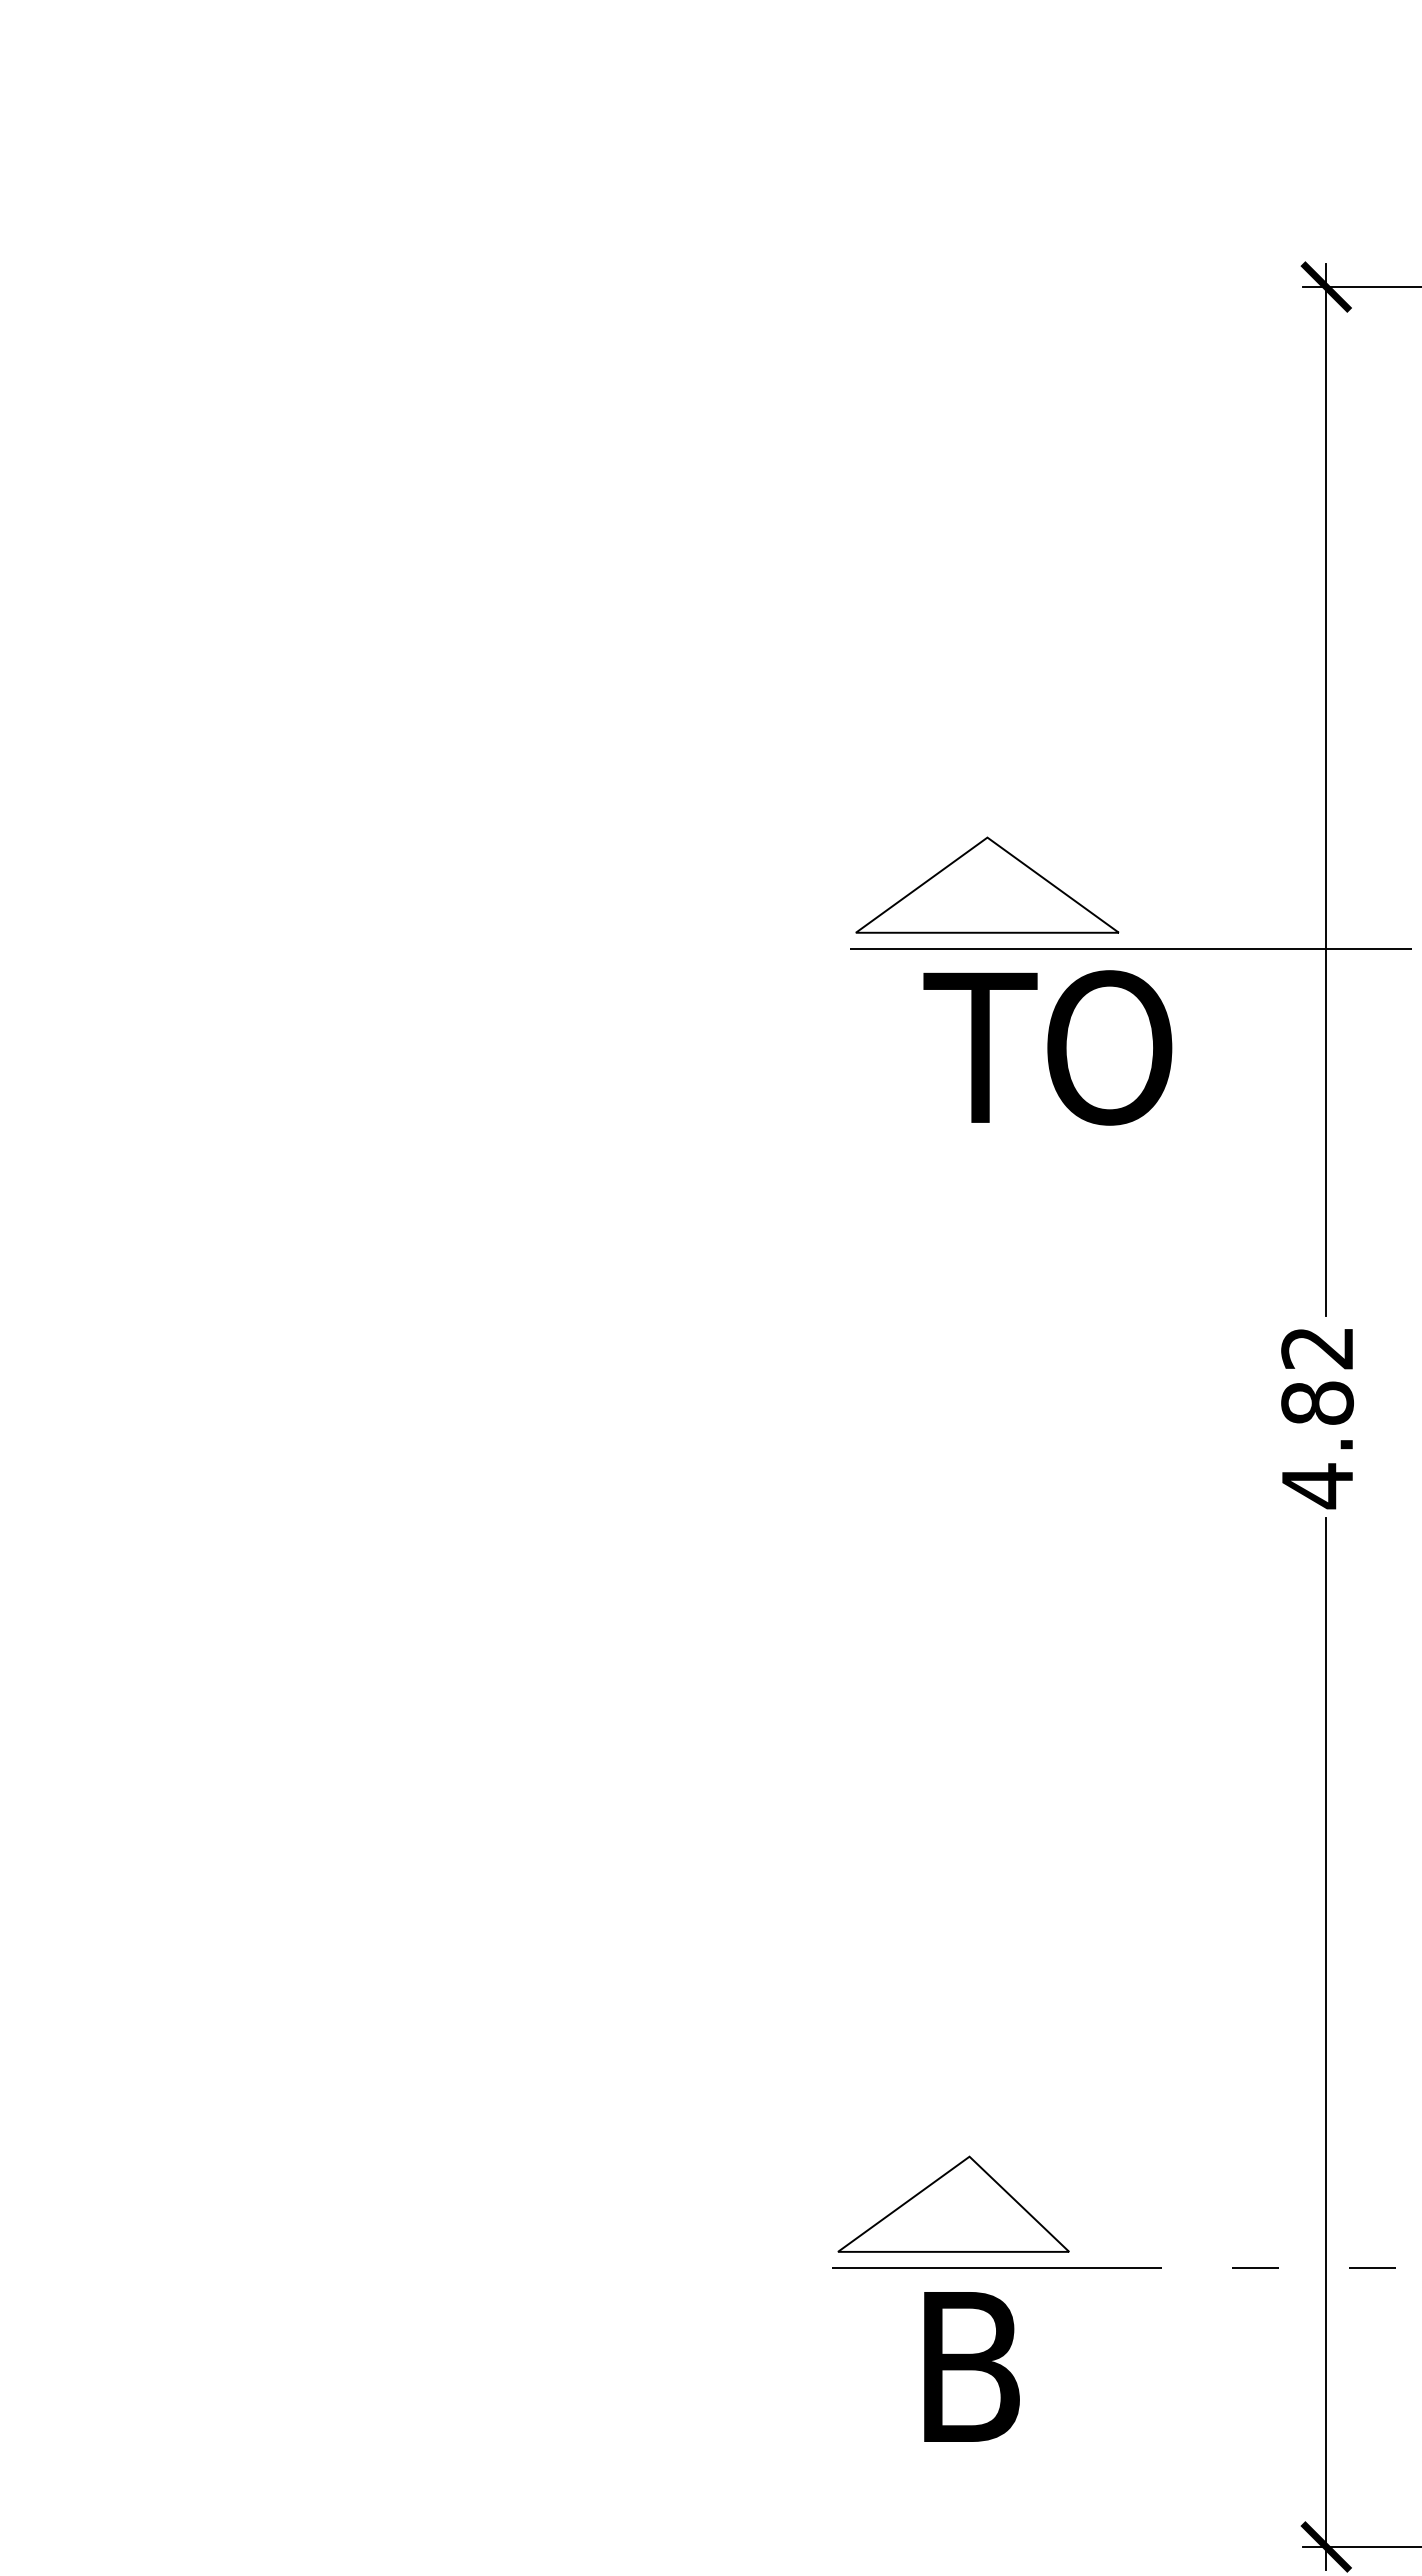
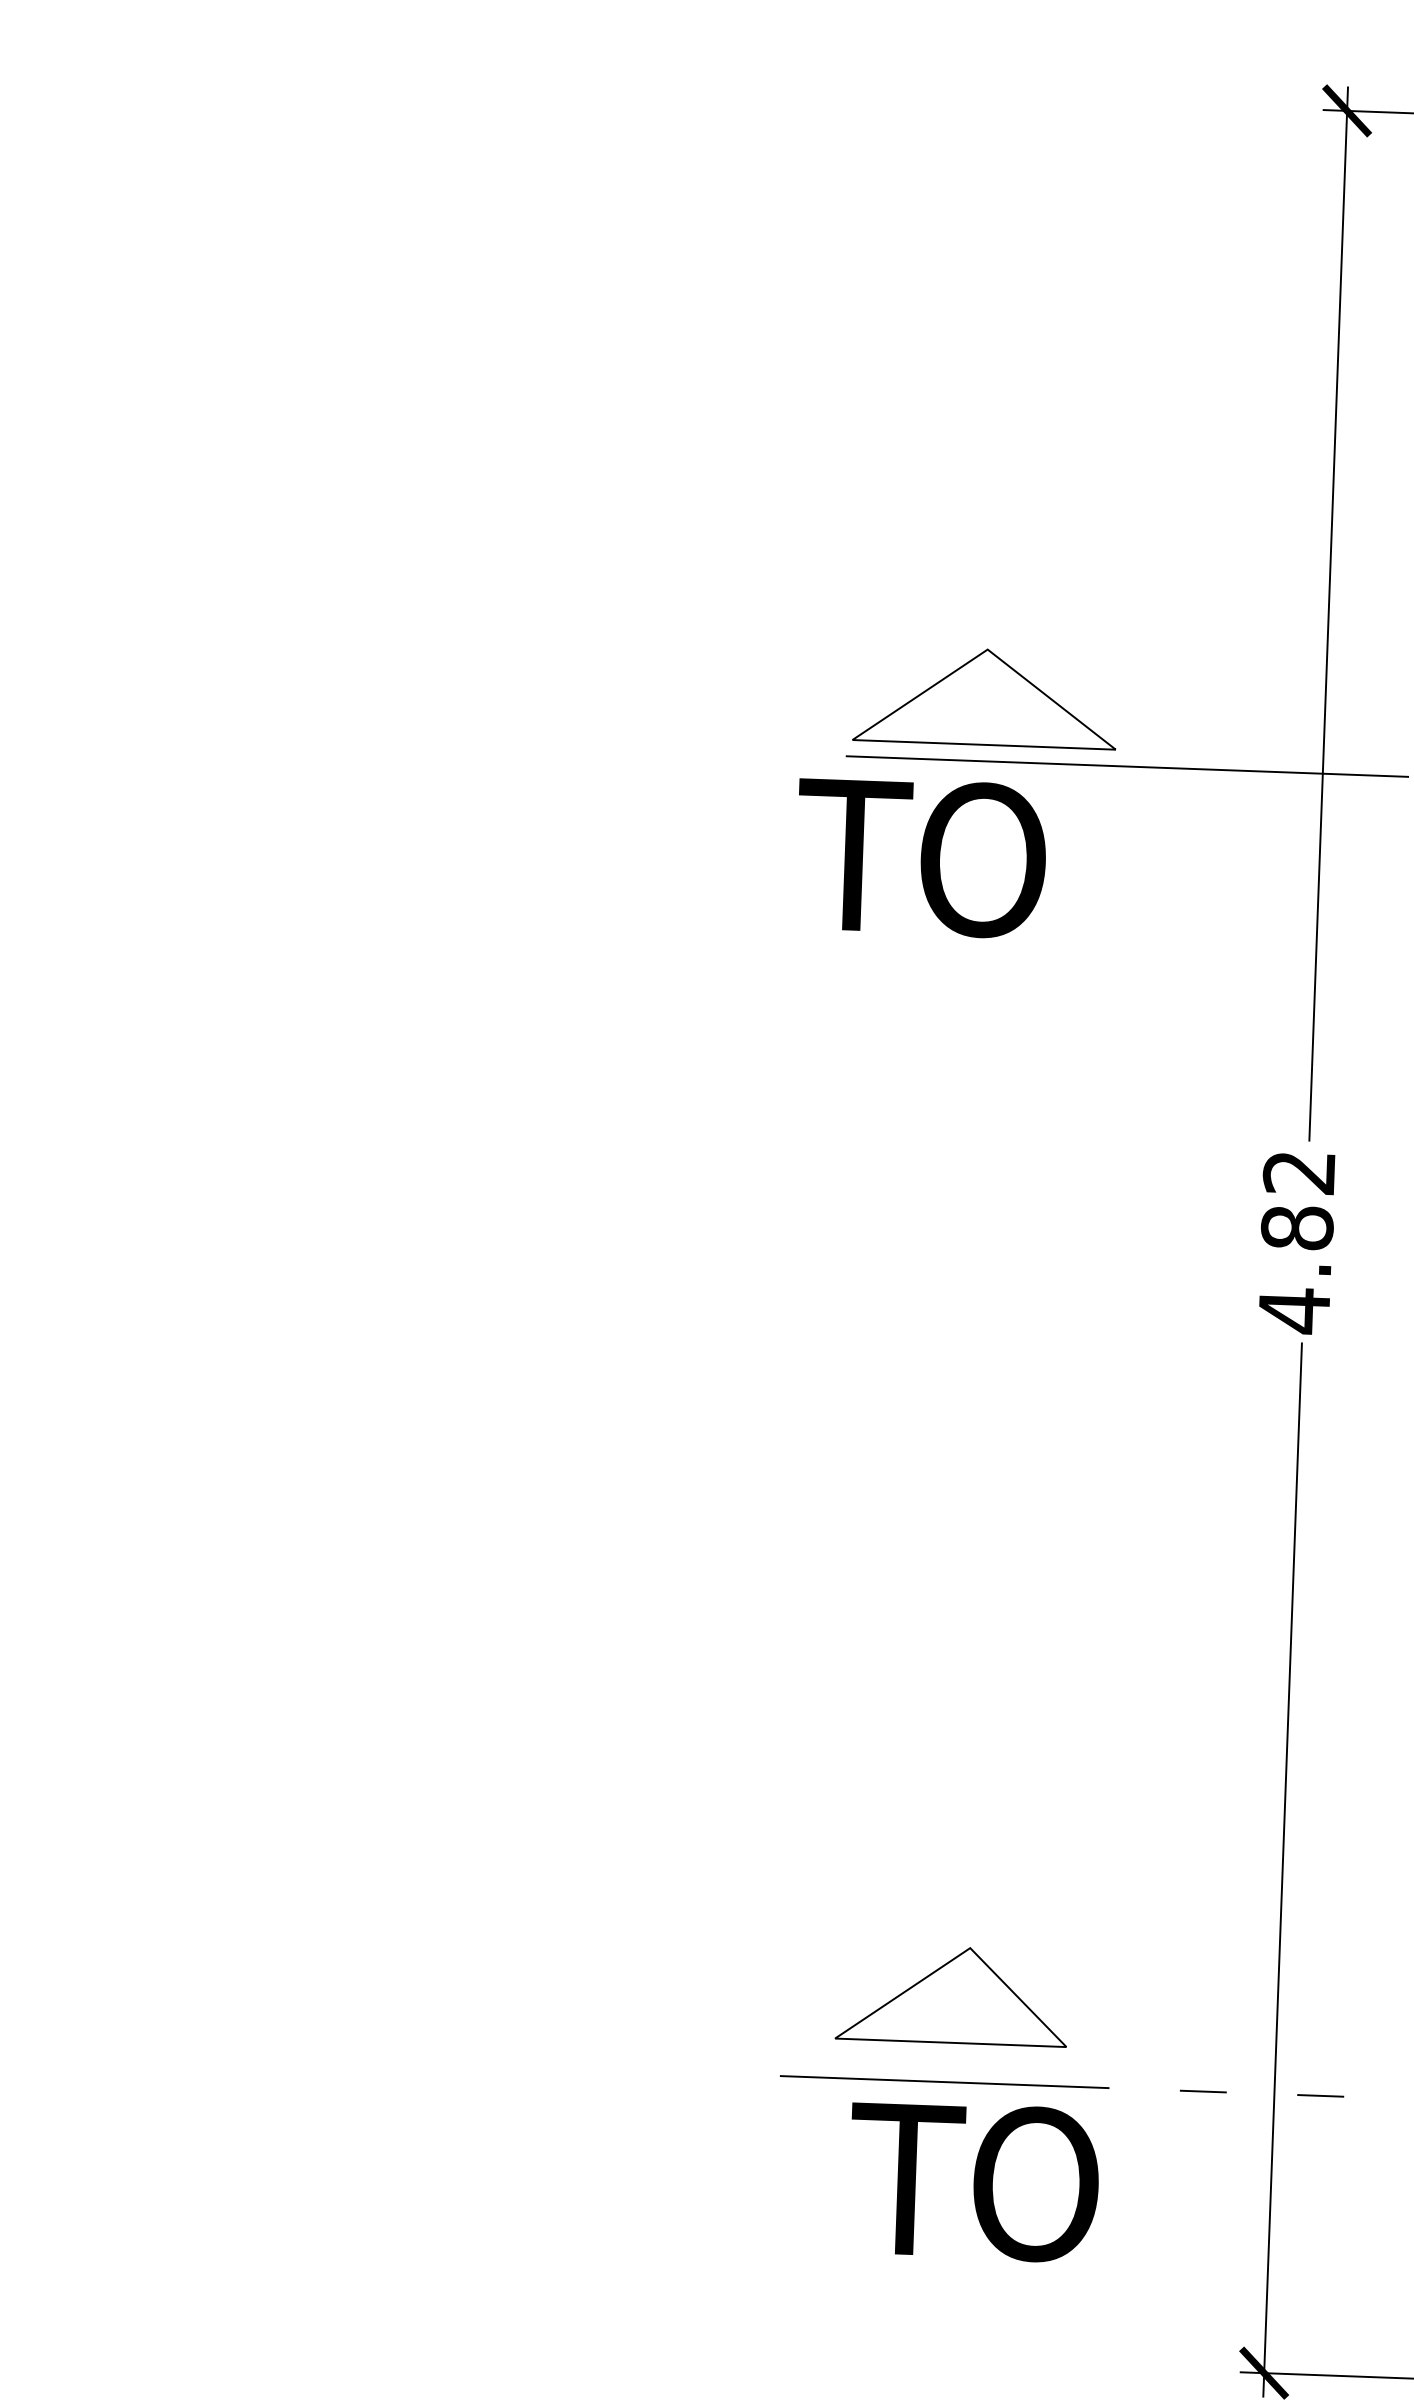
text: (1047, 1047) -> (920, 857), moved
part: (953, 2203) -> (952, 1994), moved
text: (1029, 2366) -> (973, 2181), B -> TO

